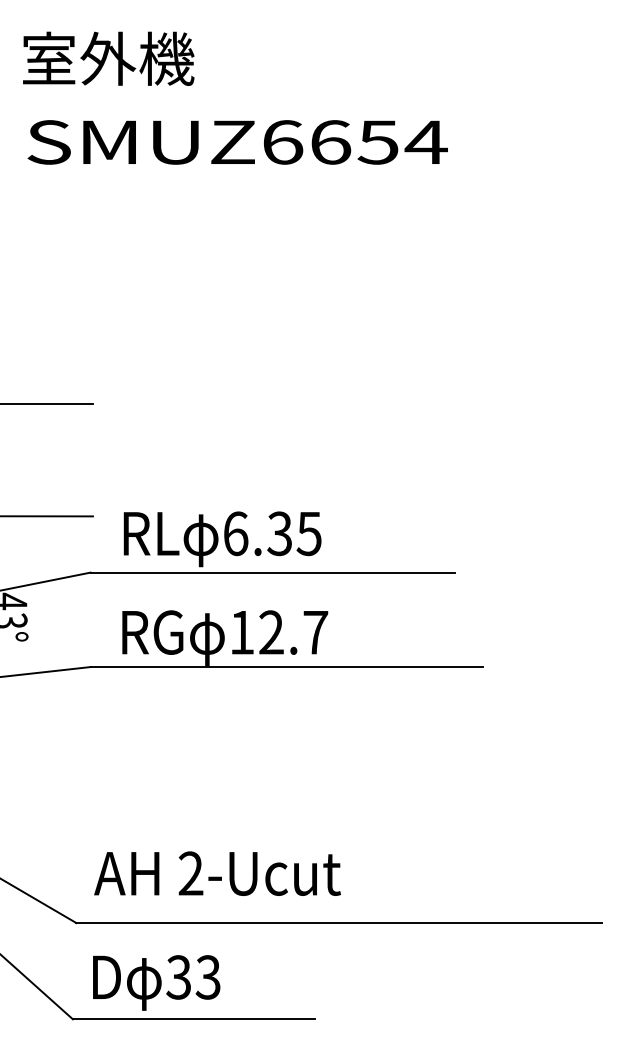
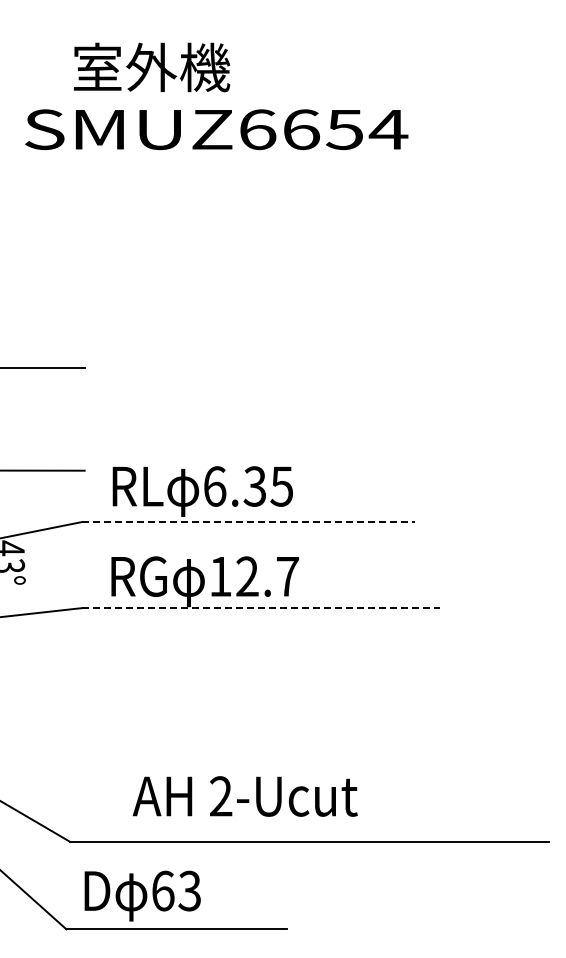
text: (108, 58) -> (151, 67), moved
line: (273, 572) -> (249, 521), solid -> dashed
line: (286, 667) -> (261, 608), solid -> dashed
text: (216, 873) -> (244, 796), moved
text: (178, 976) -> (162, 890), 33 -> 63

